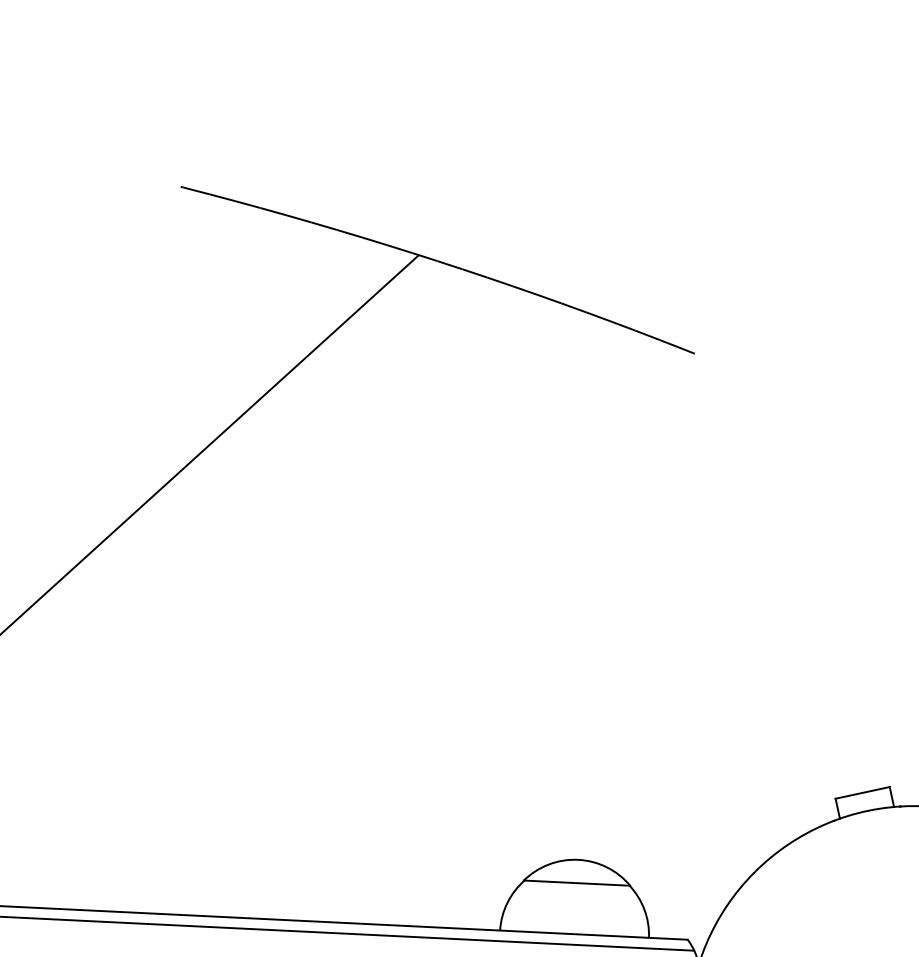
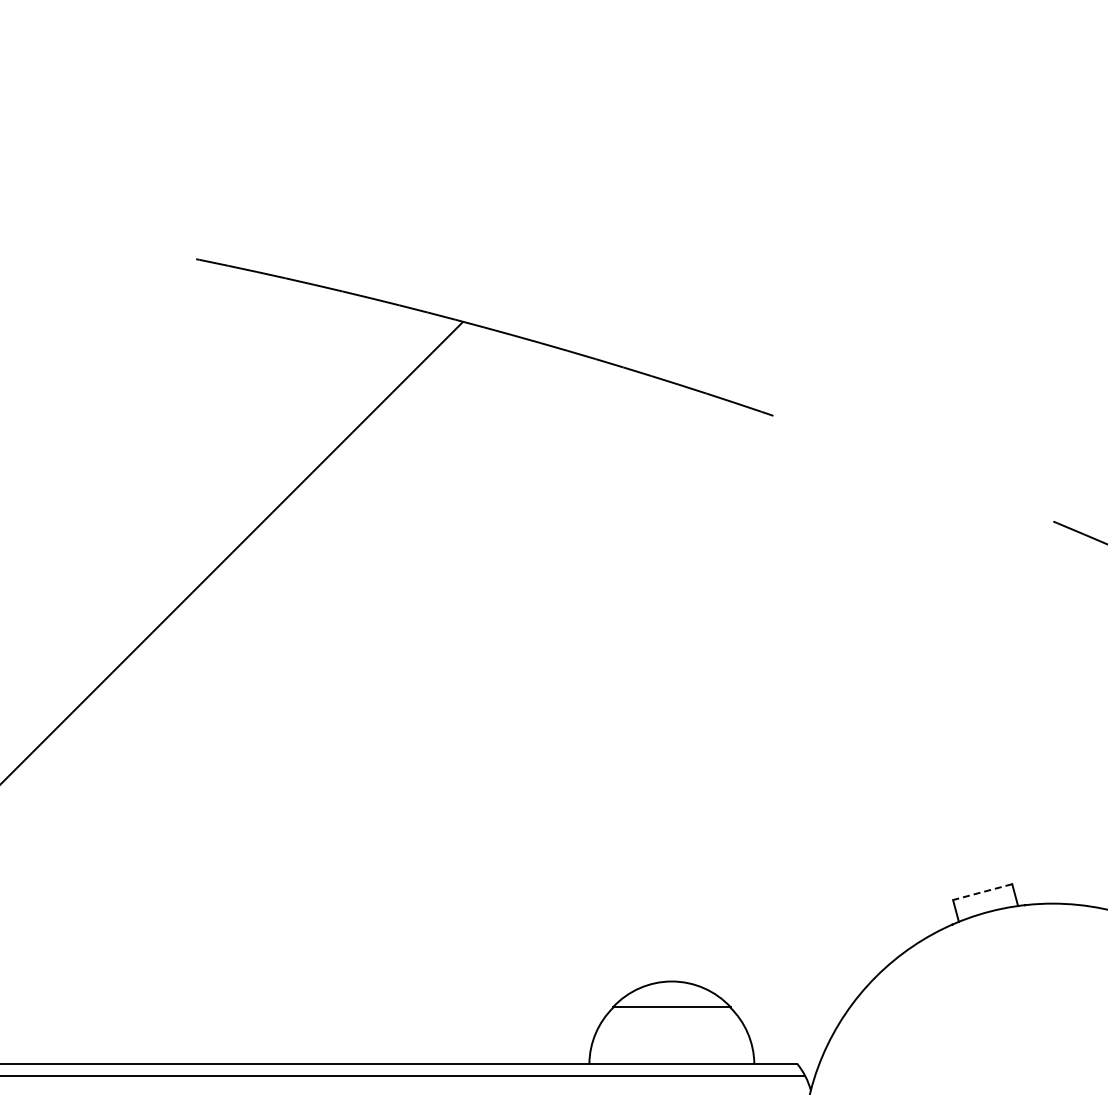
line: (862, 793) -> (982, 892), solid -> dashed

